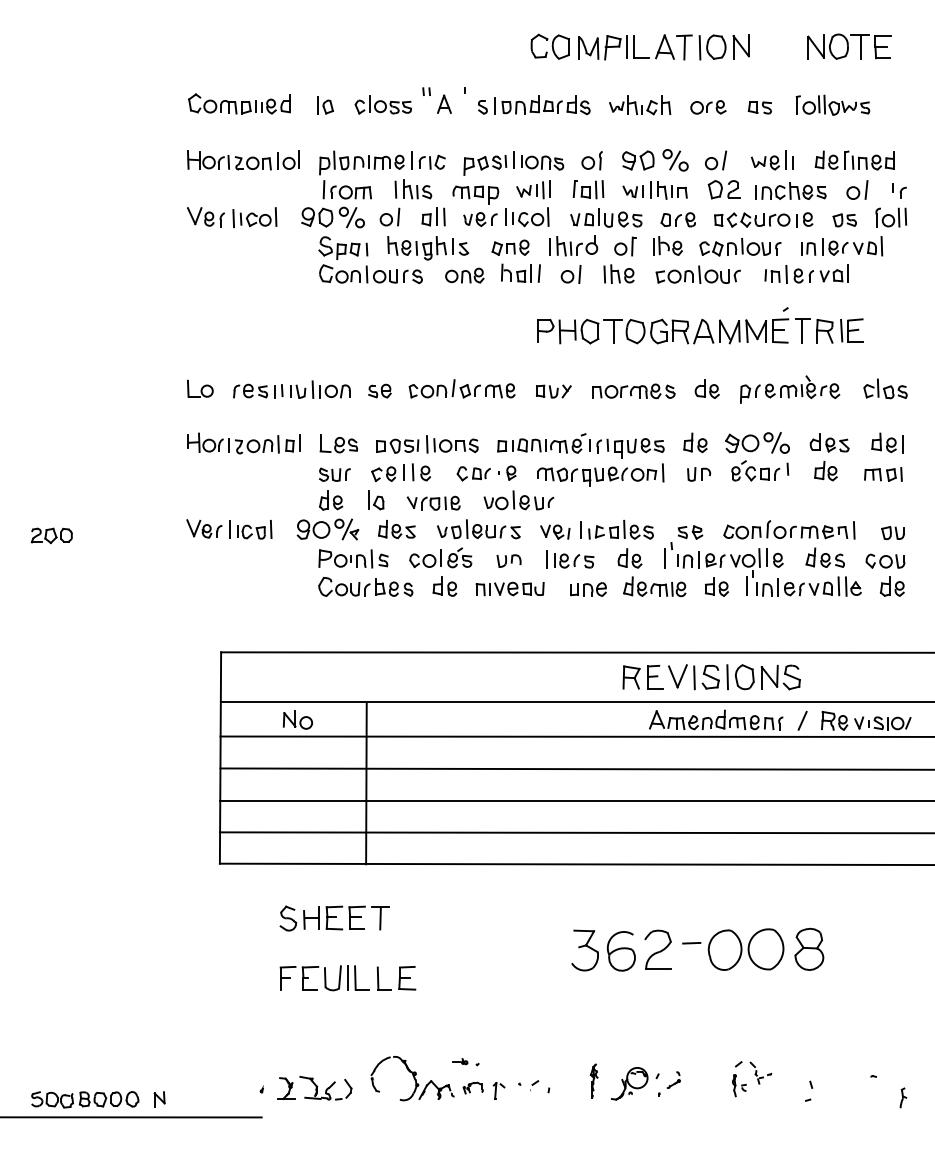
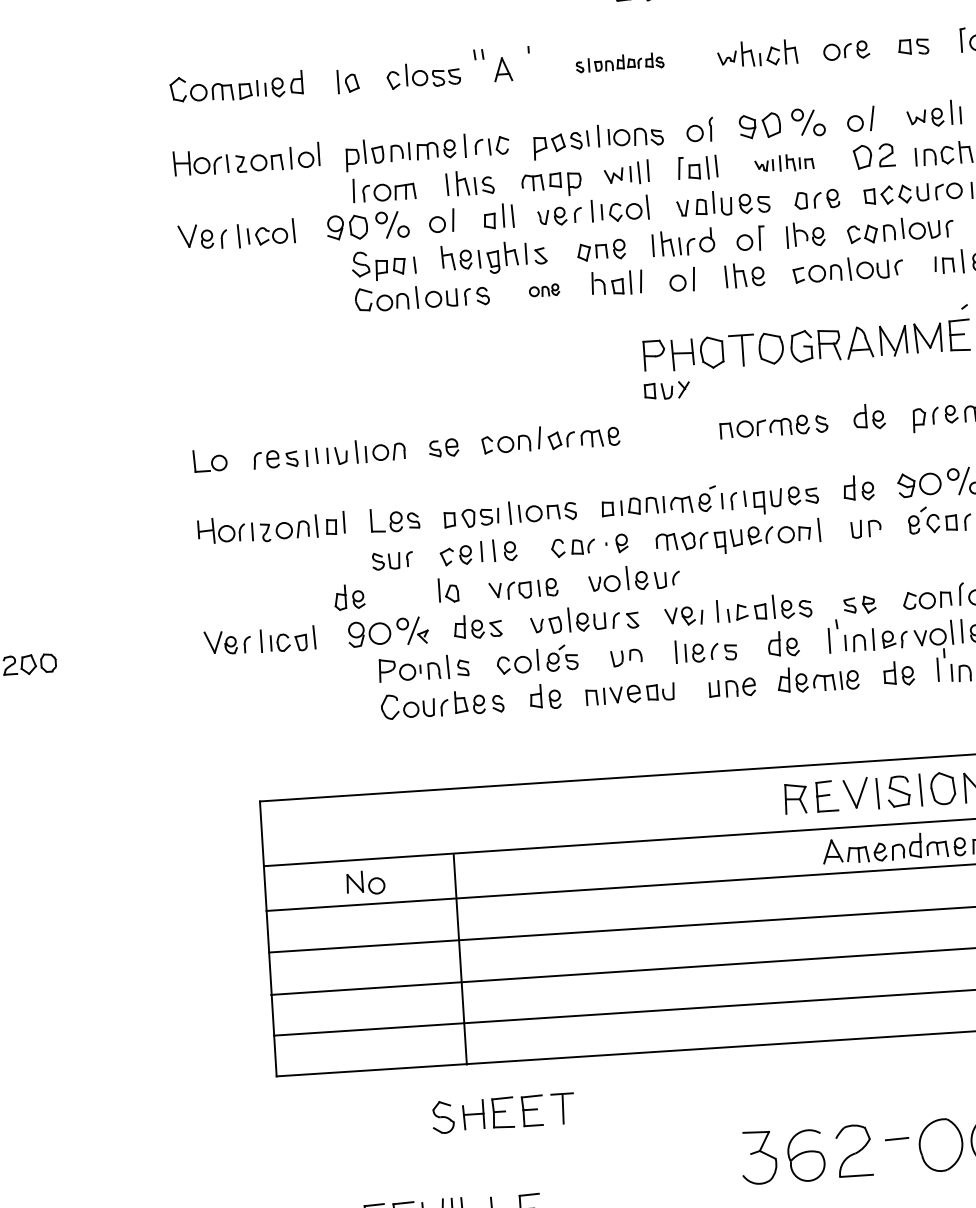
part: (534, 105) -> (620, 63), size x0.6
part: (654, 190) -> (783, 163), size x0.7
part: (464, 275) -> (543, 290), size x0.6
part: (553, 391) -> (666, 390), moved
part: (331, 500) -> (350, 597), moved
part: (334, 918) -> (503, 1113), moved

